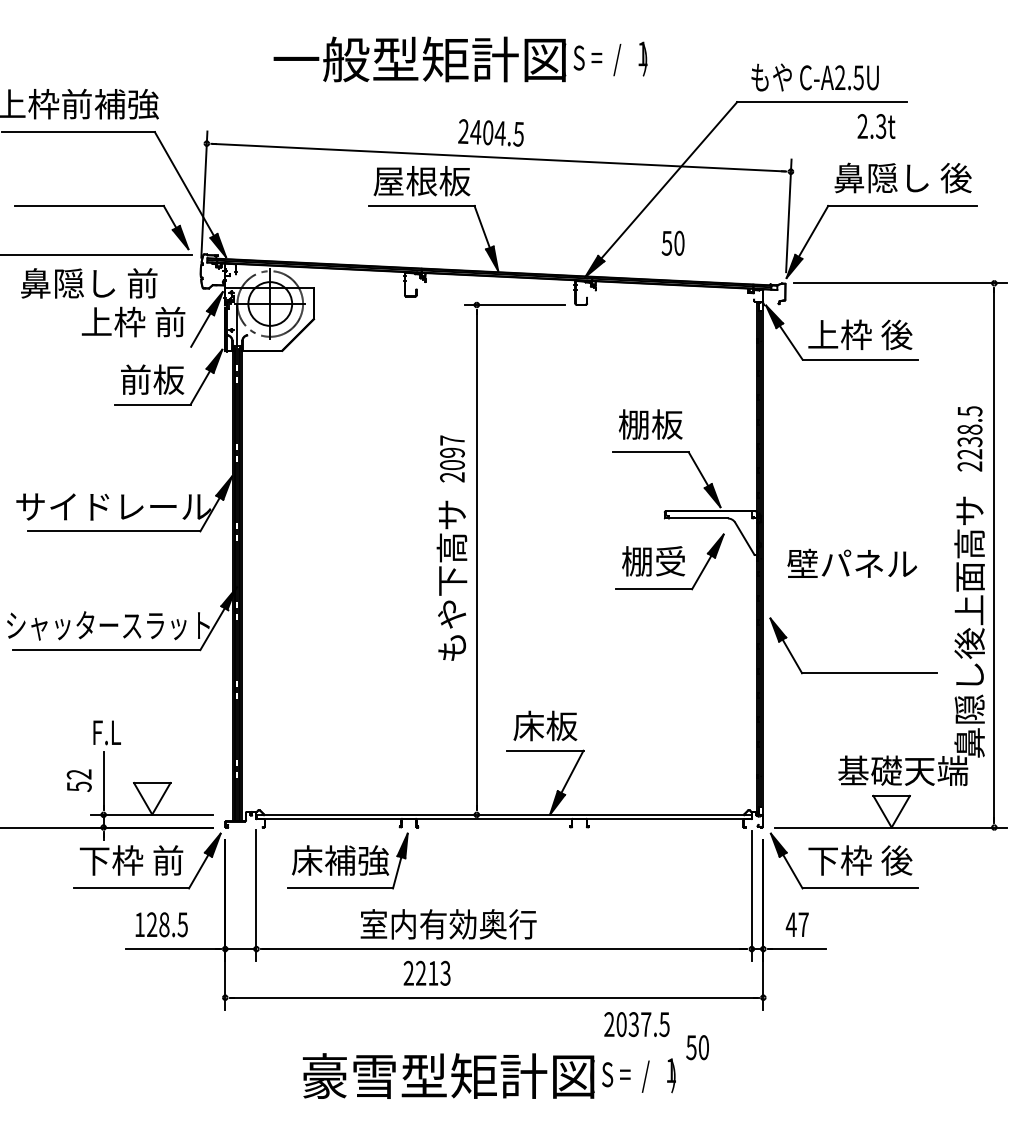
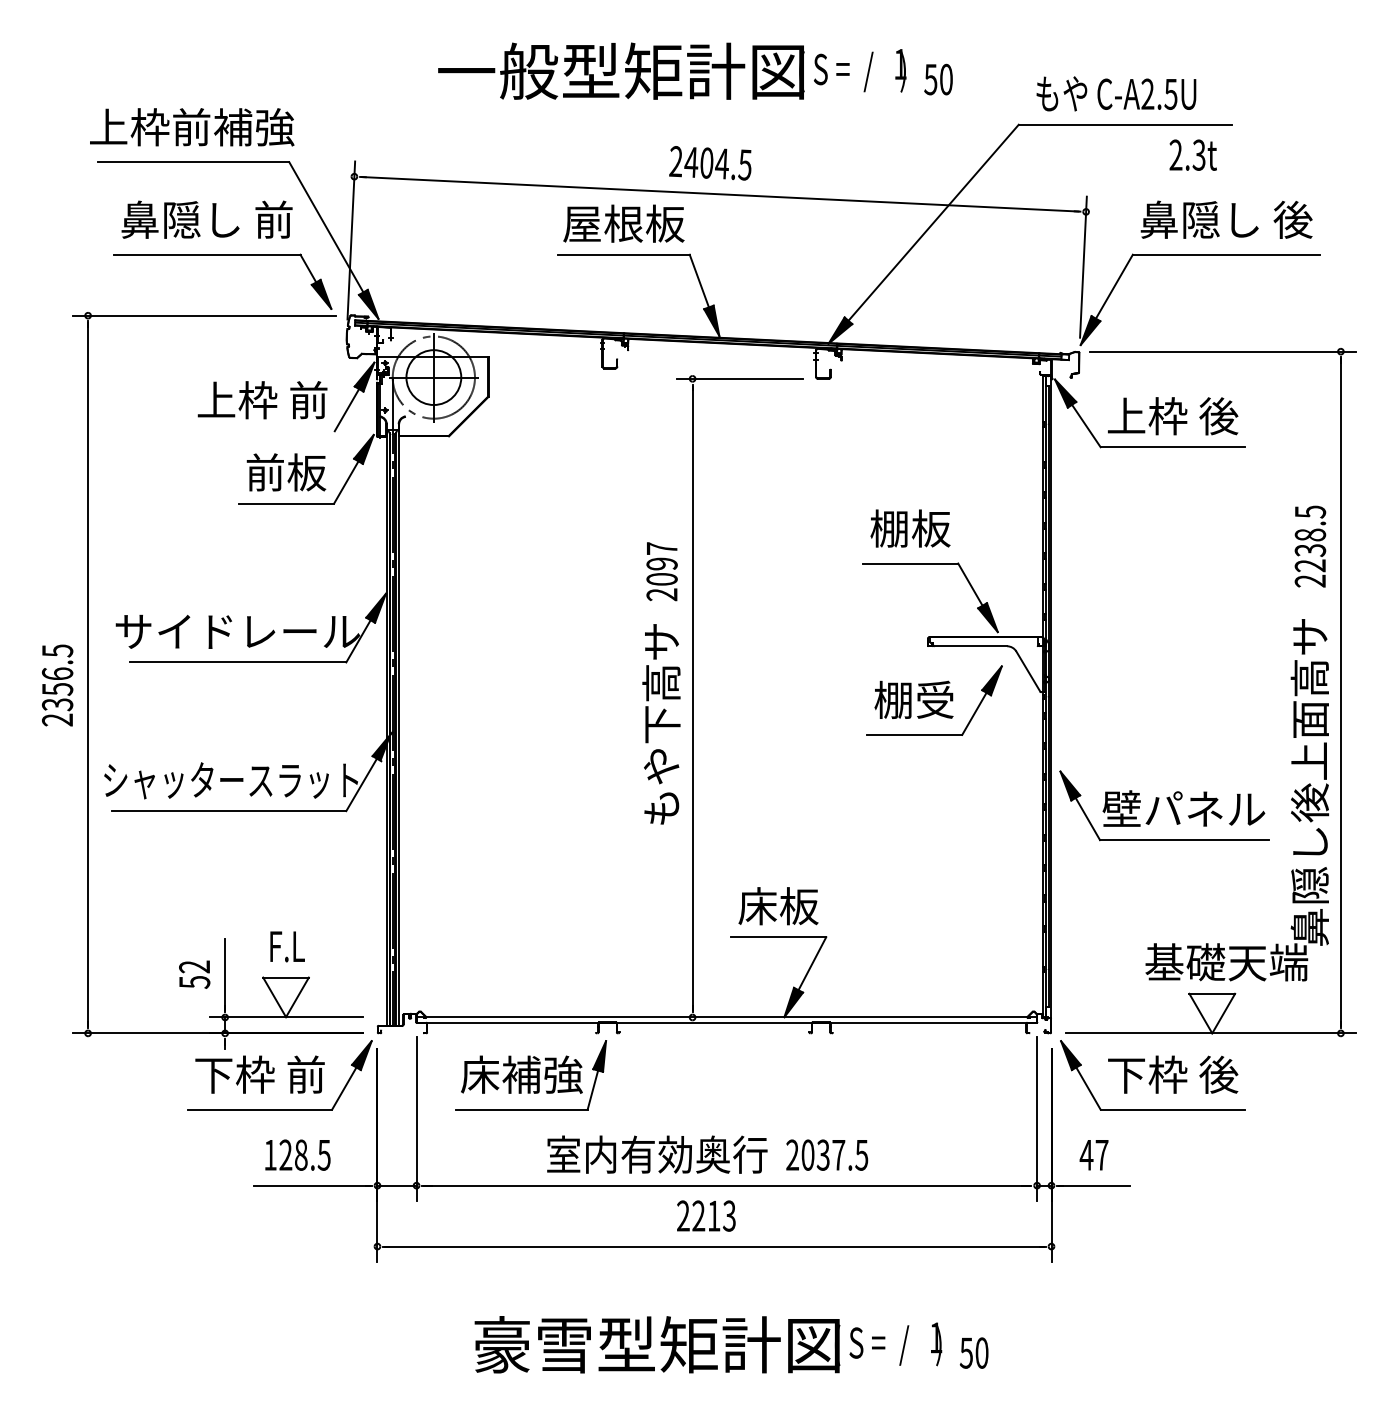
text: (673, 243) -> (938, 79), moved
text: (88, 283) -> (206, 219), moved
text: (851, 563) -> (1183, 808), moved
text: (107, 732) -> (287, 946), moved
text: (427, 972) -> (706, 1215), moved
text: (637, 1024) -> (827, 1154), moved
text: (697, 1047) -> (973, 1352), moved

